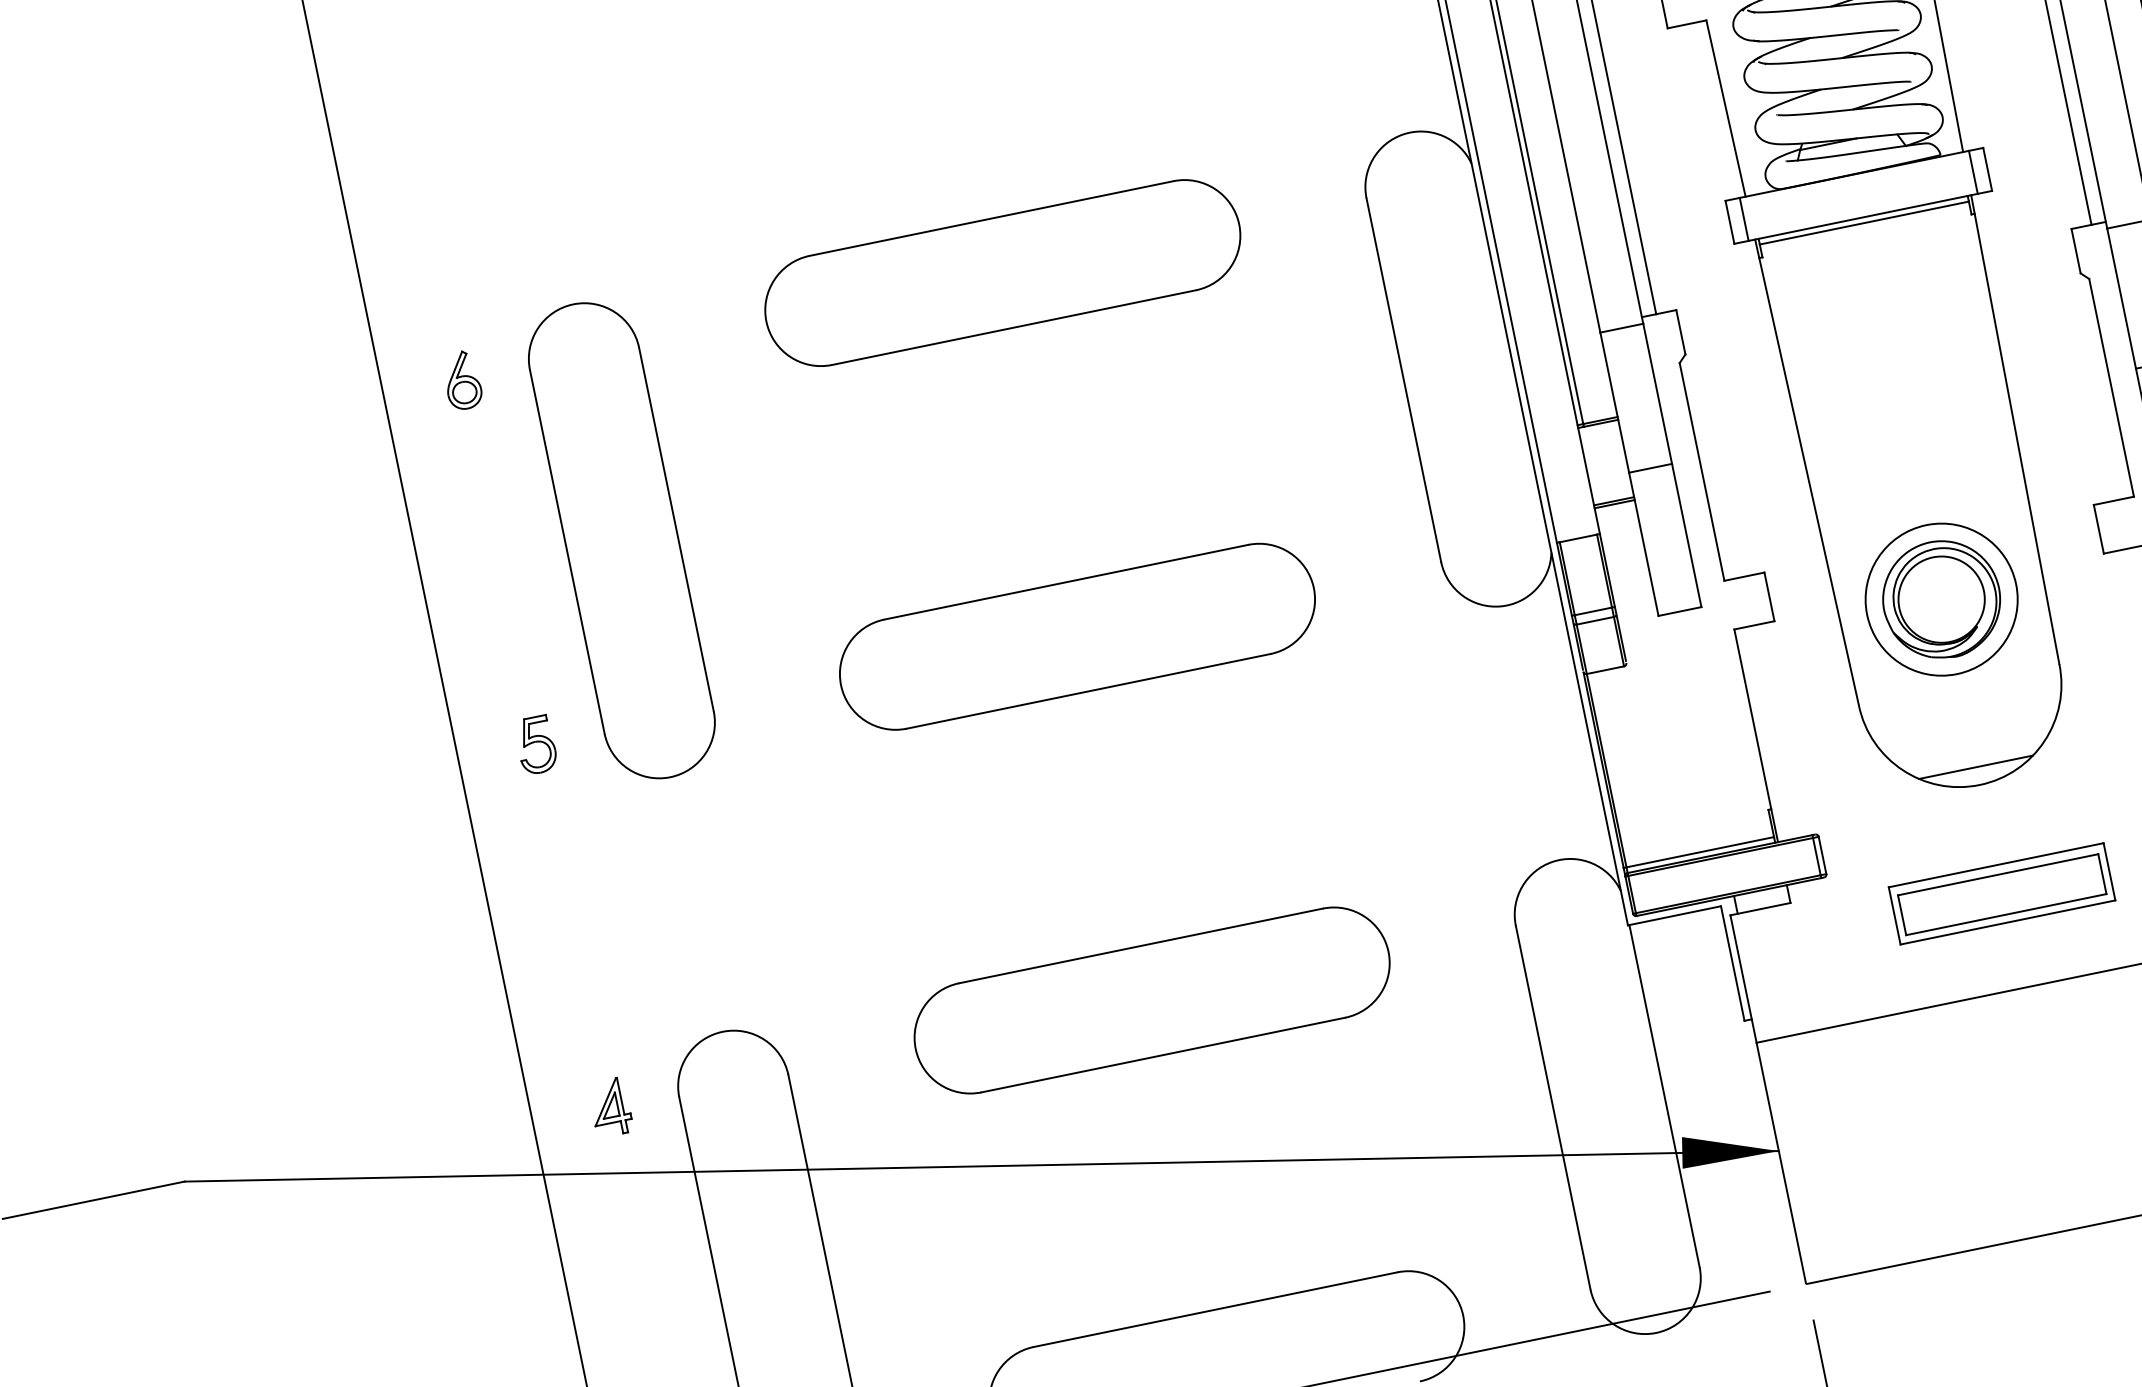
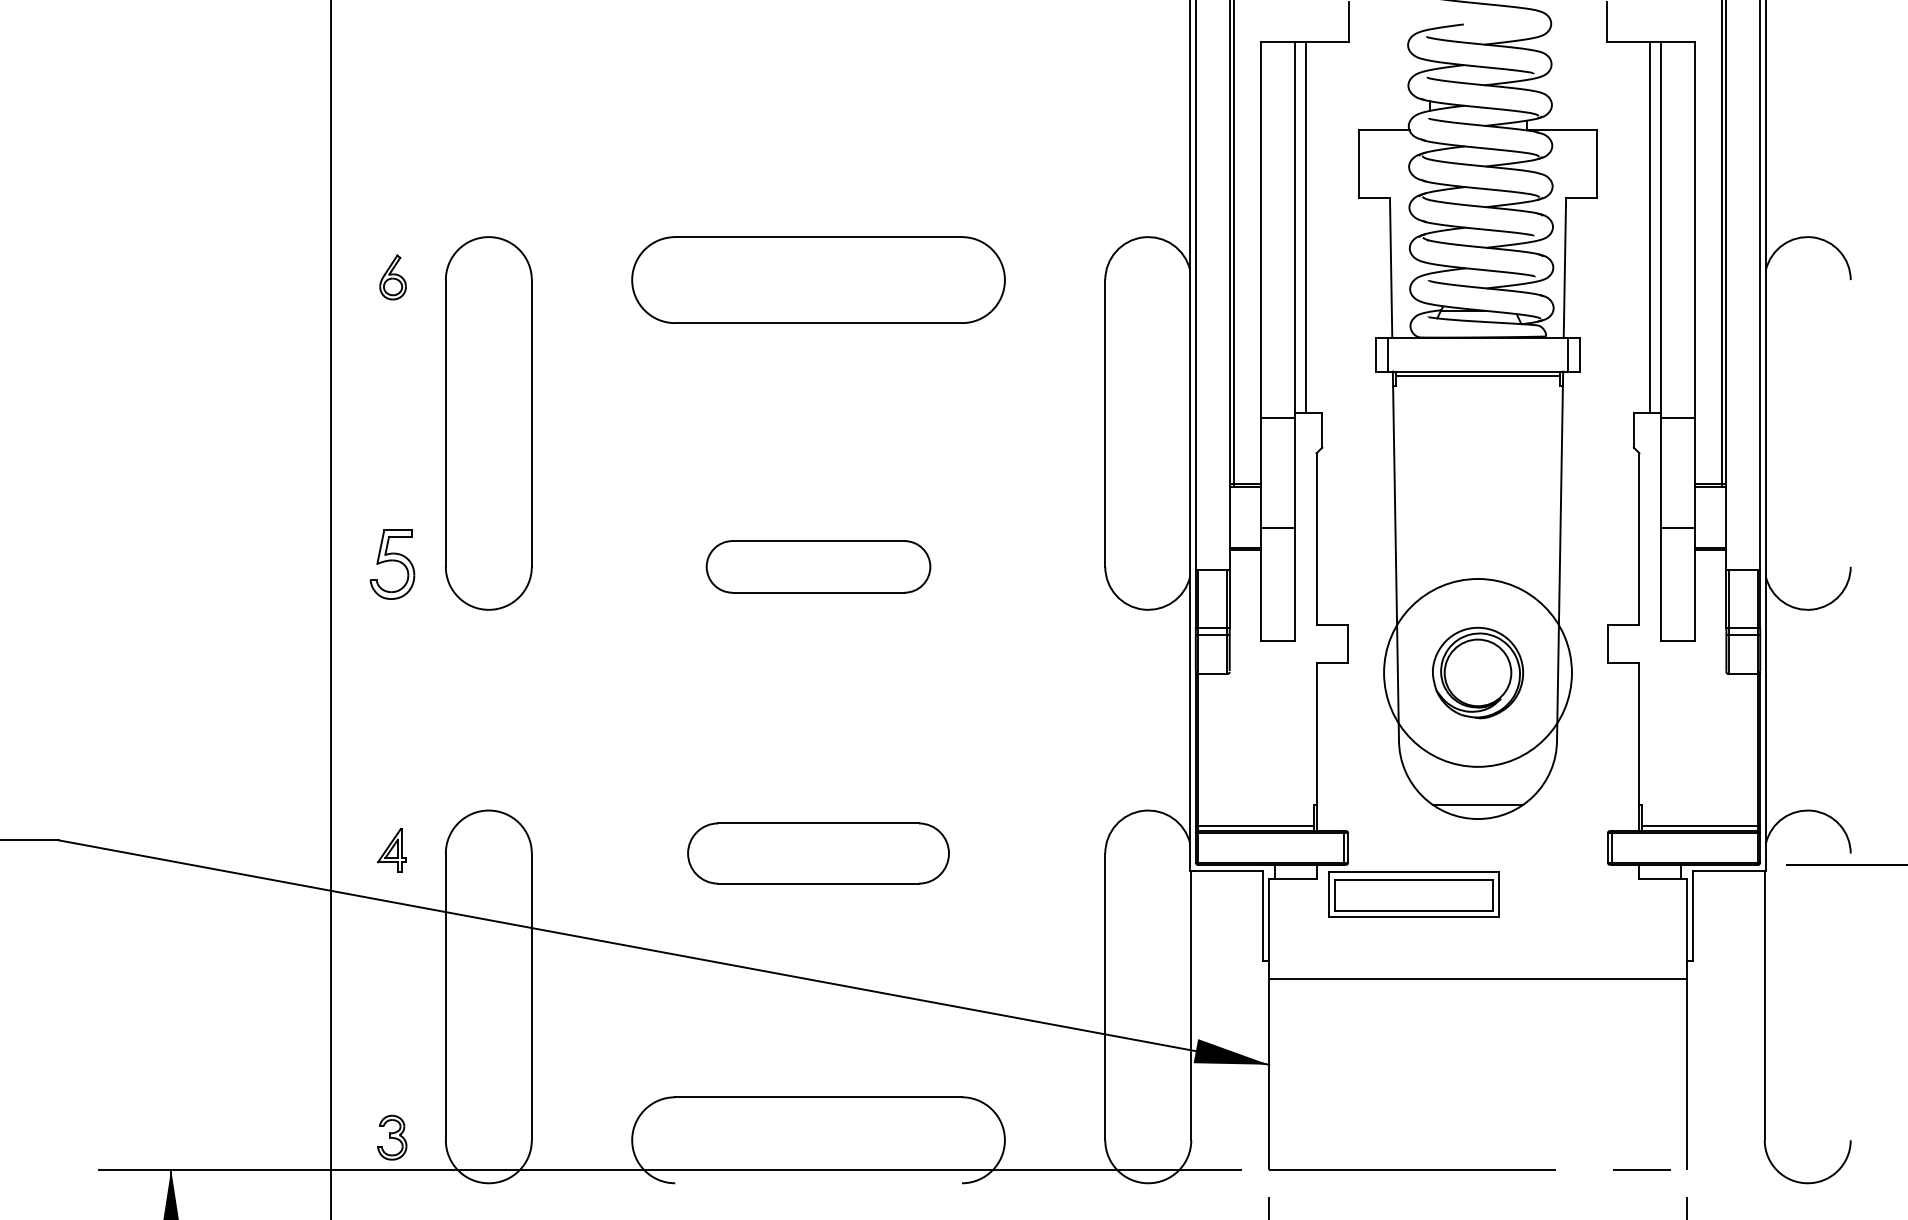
circle: (1940, 599) -> (1477, 672), size x1.6
part: (1077, 636) -> (818, 566), size x0.6
part: (535, 745) -> (391, 564), size x1.6
part: (2001, 893) -> (1413, 894), moved
part: (1152, 1000) -> (818, 853), size x0.7

